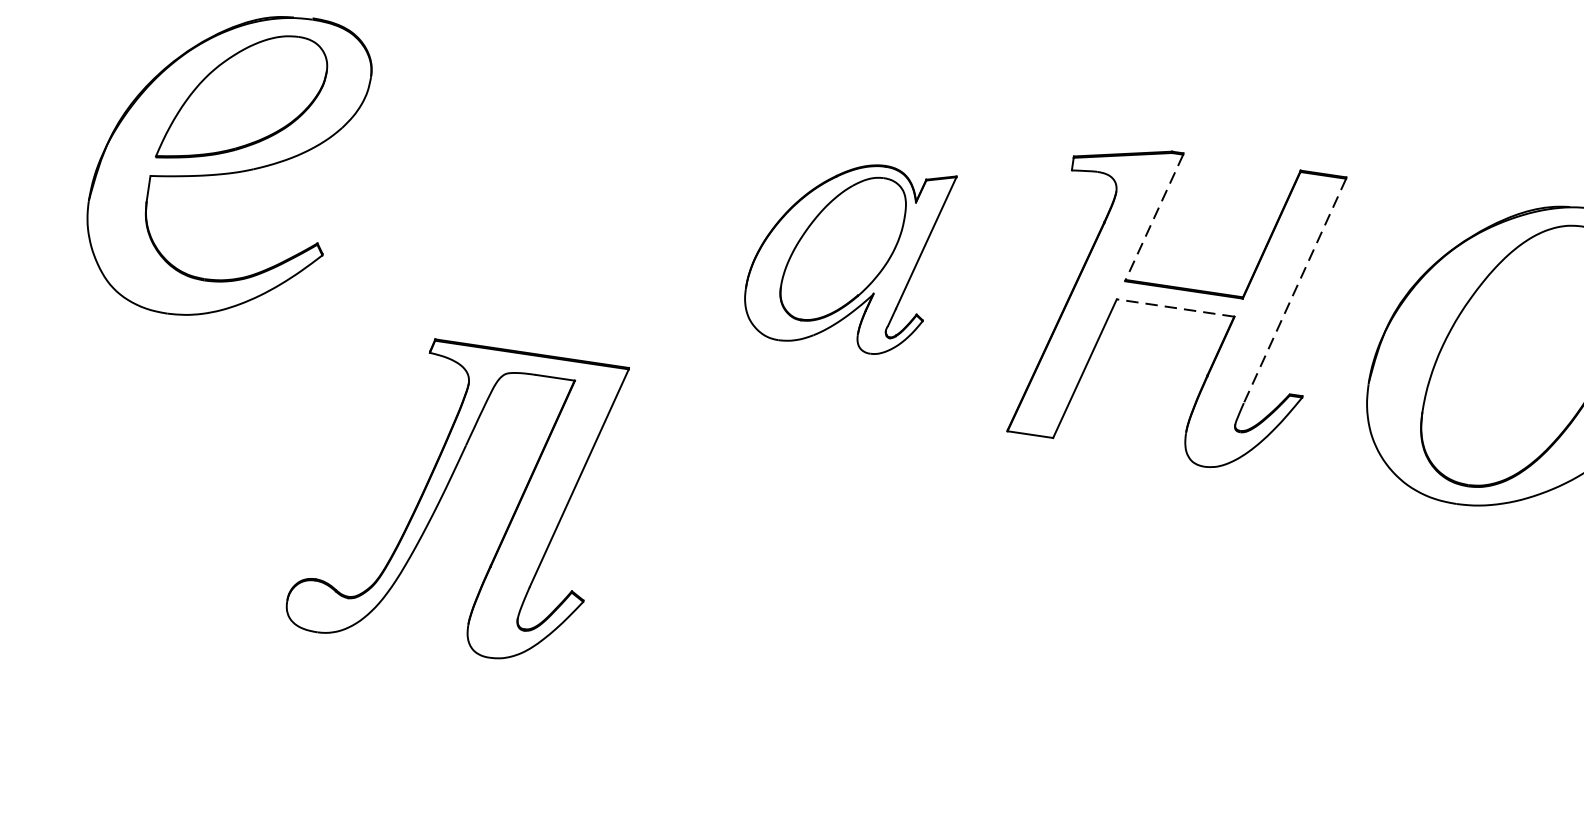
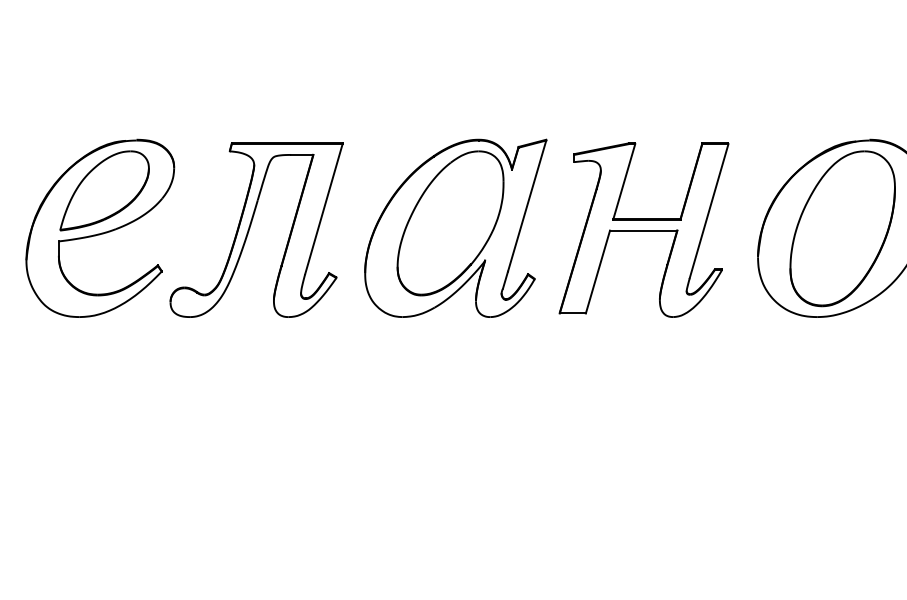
line: (1154, 218) -> (624, 182), dashed -> solid
part: (847, 254) -> (455, 227), size x1.67
line: (1295, 291) -> (709, 211), dashed -> solid
line: (1175, 307) -> (643, 230), dashed -> solid
part: (445, 493) -> (250, 228), moved

